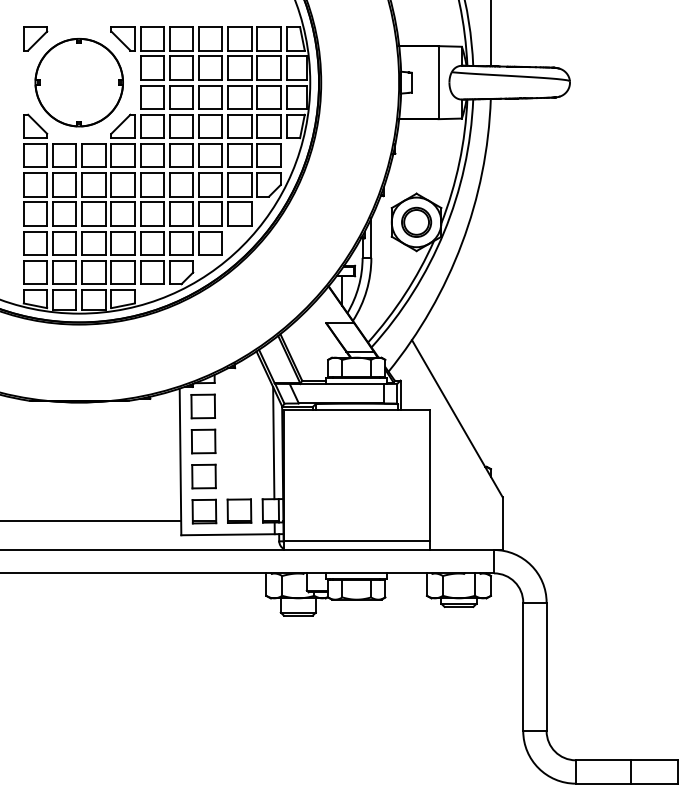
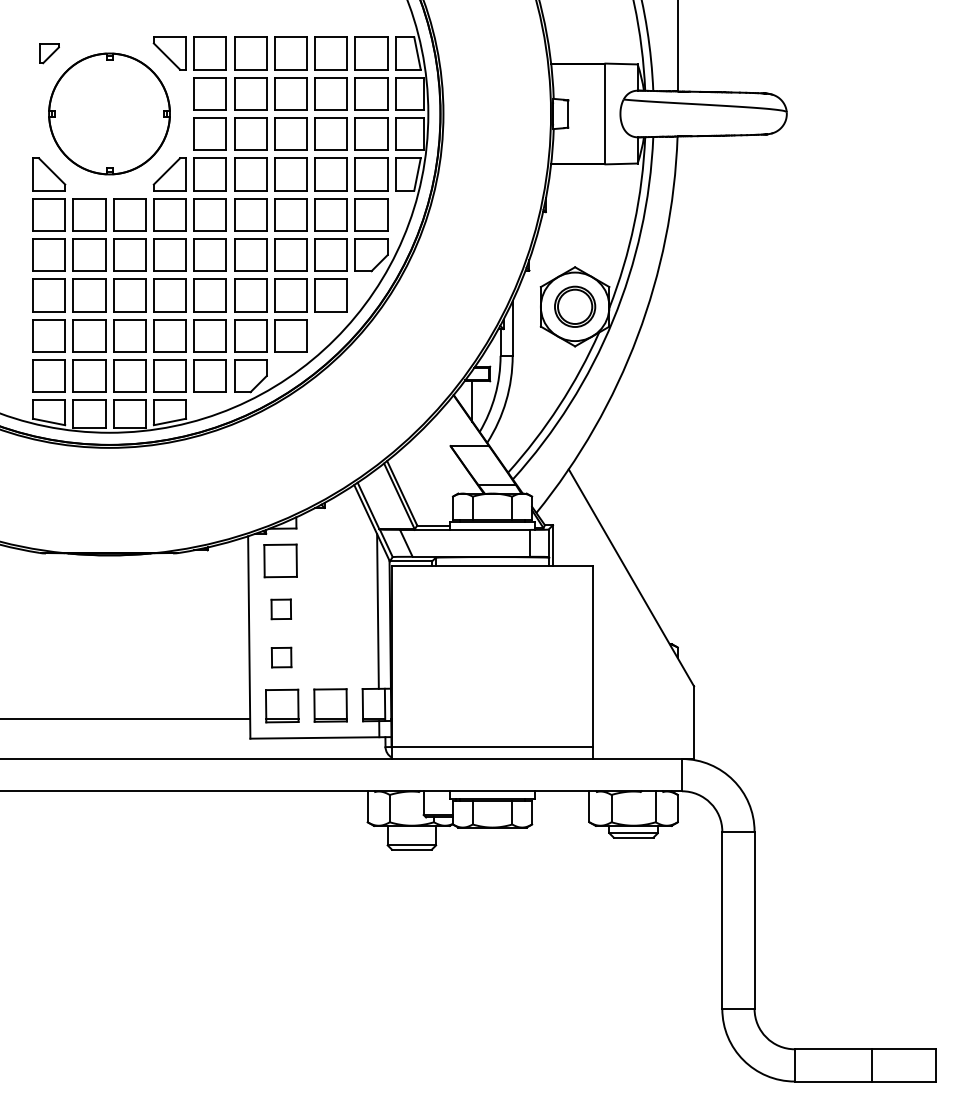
part: (35, 38) -> (49, 53), size x0.6
part: (203, 441) -> (281, 609), size x0.6
part: (203, 476) -> (281, 657), size x0.6

